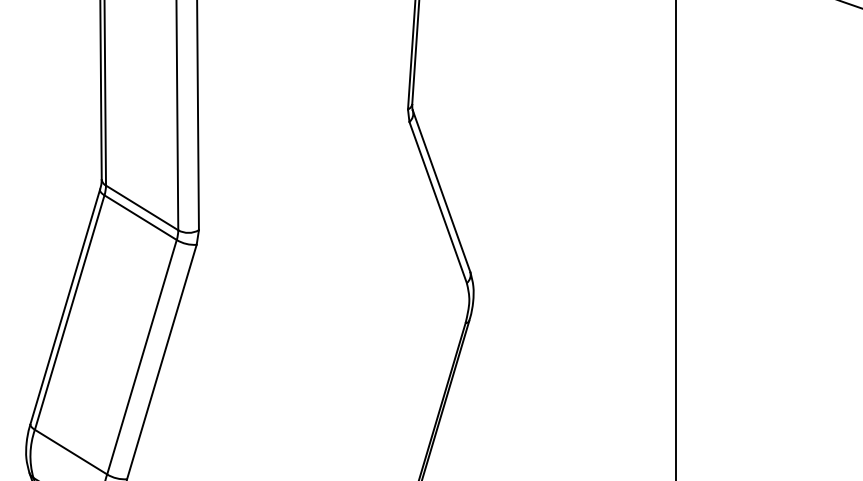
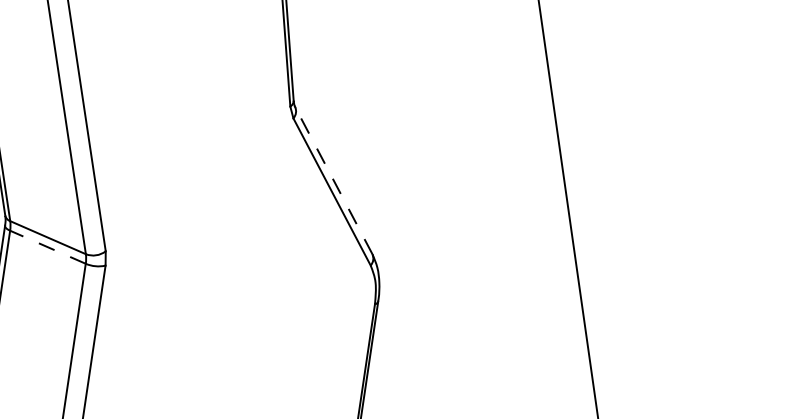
line: (441, 191) -> (333, 180), solid -> dashed
line: (140, 217) -> (47, 247), solid -> dashed

